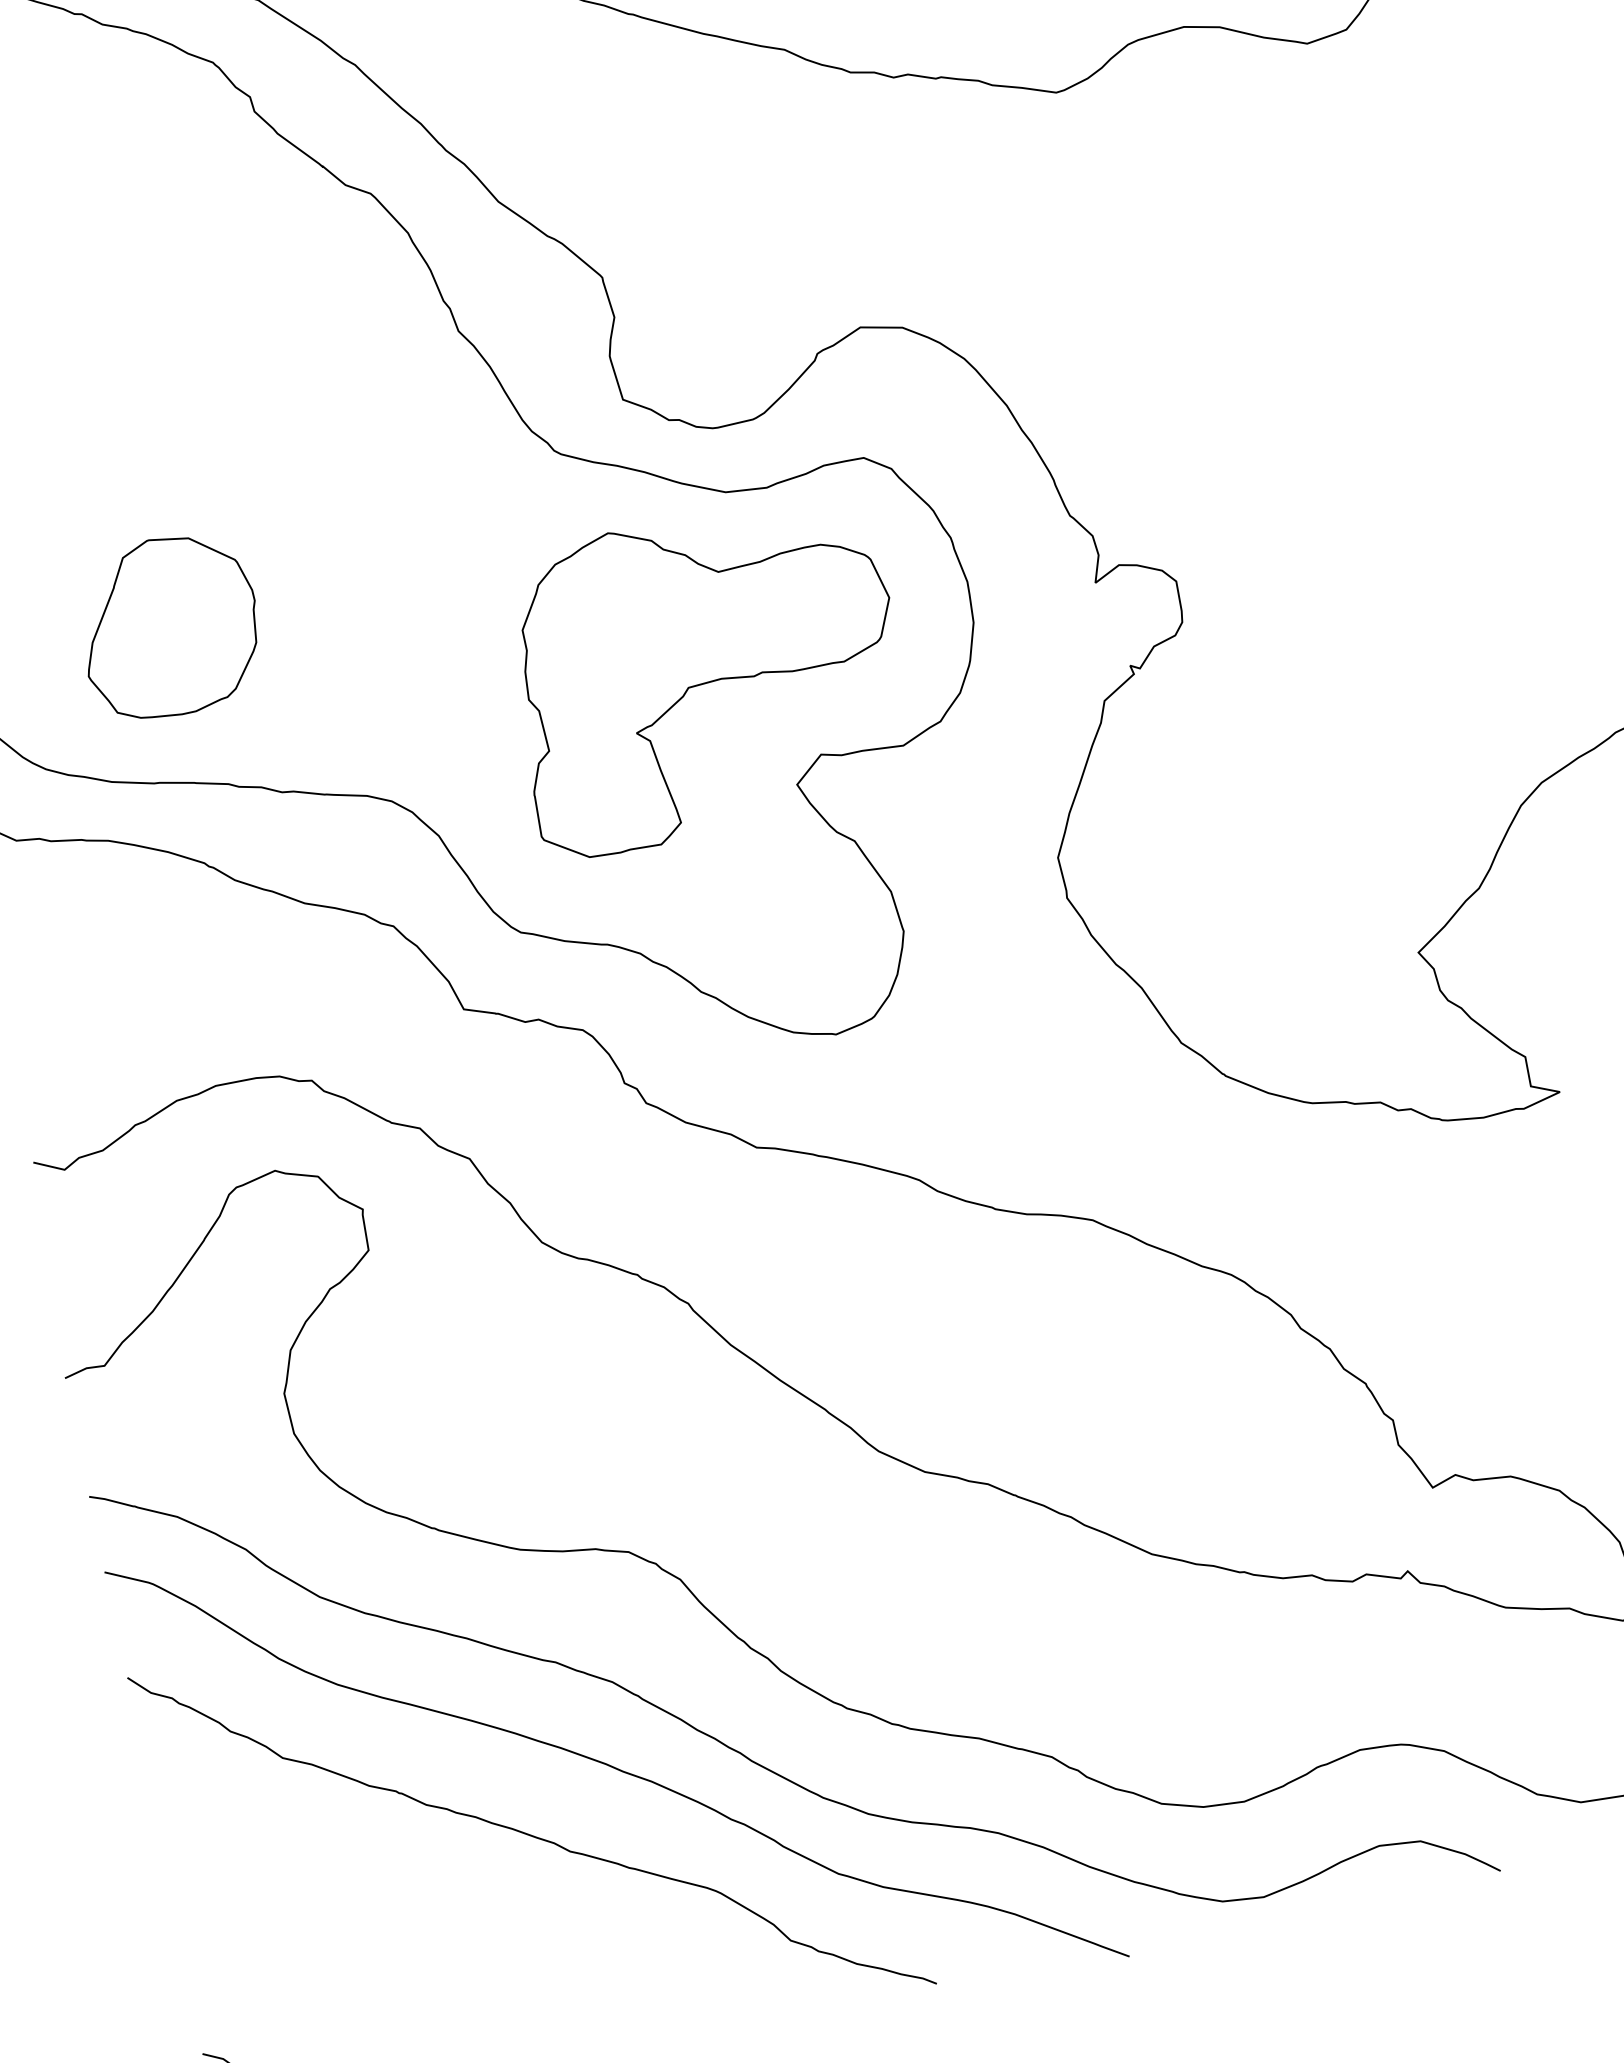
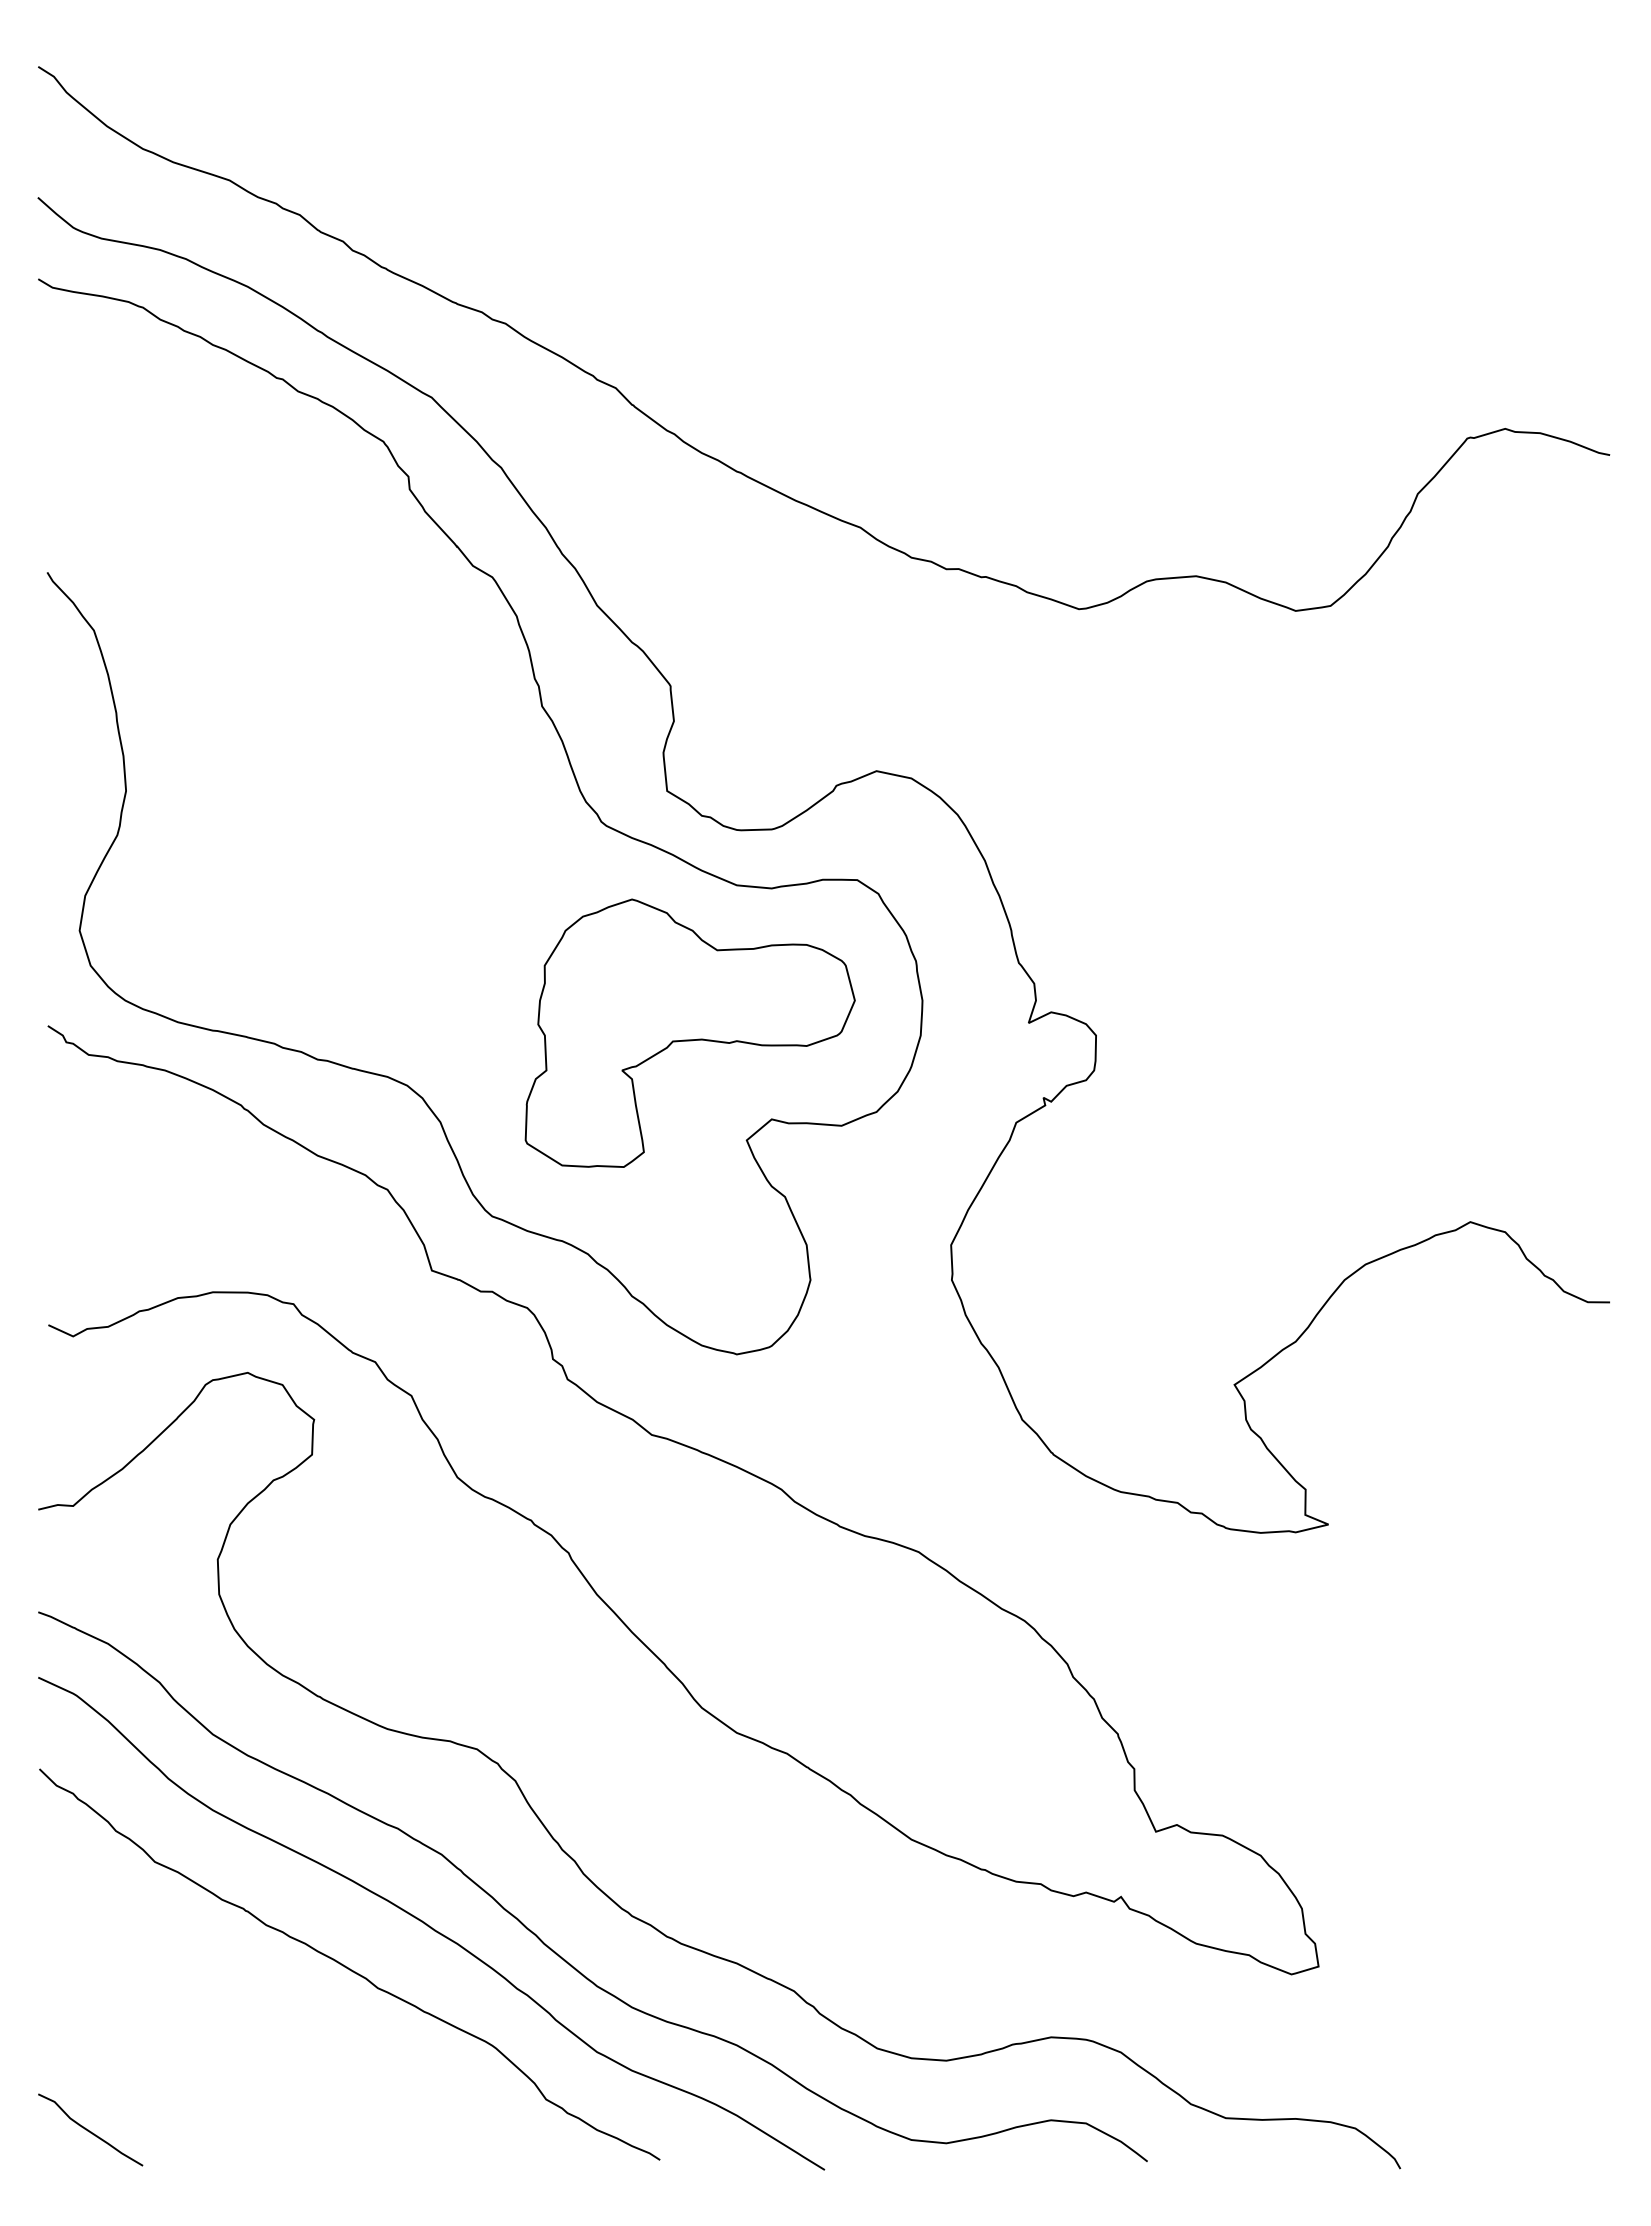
part: (168, 626) -> (251, 902), removed

